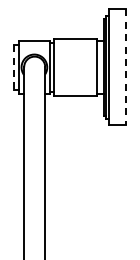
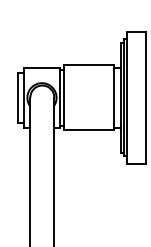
line: (13, 67) -> (18, 97), dashed -> solid
line: (125, 67) -> (145, 97), dashed -> solid

